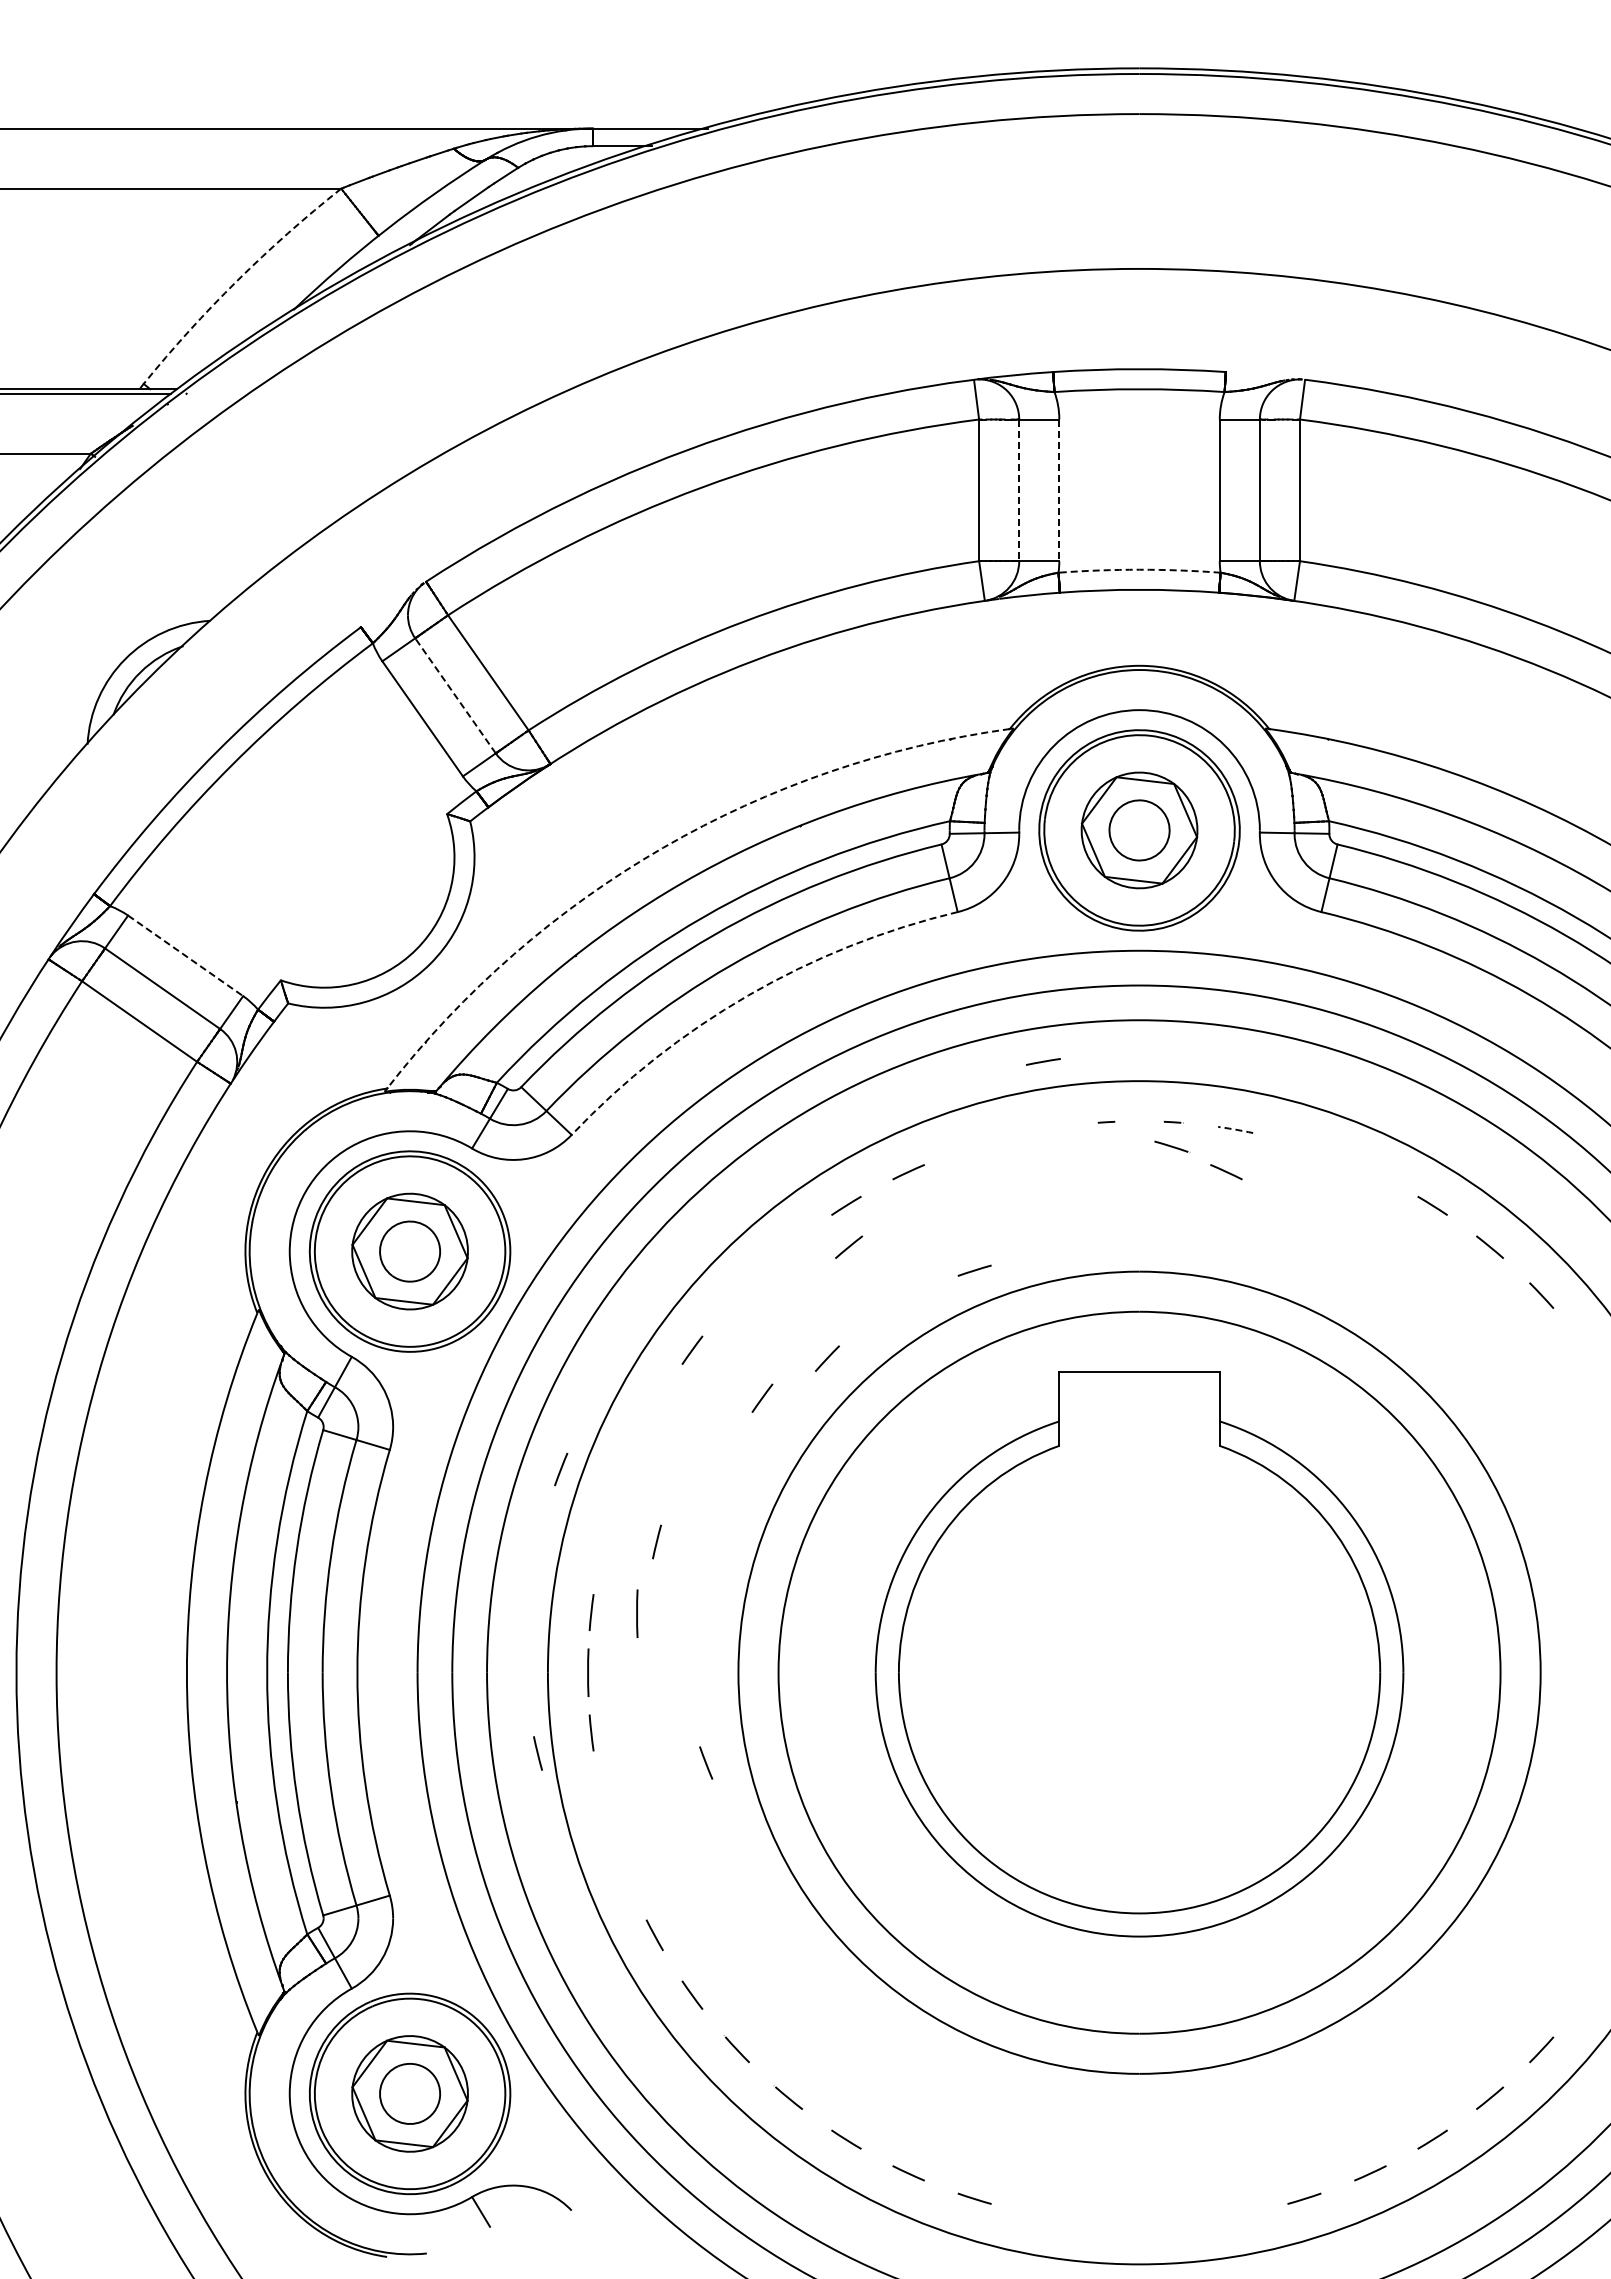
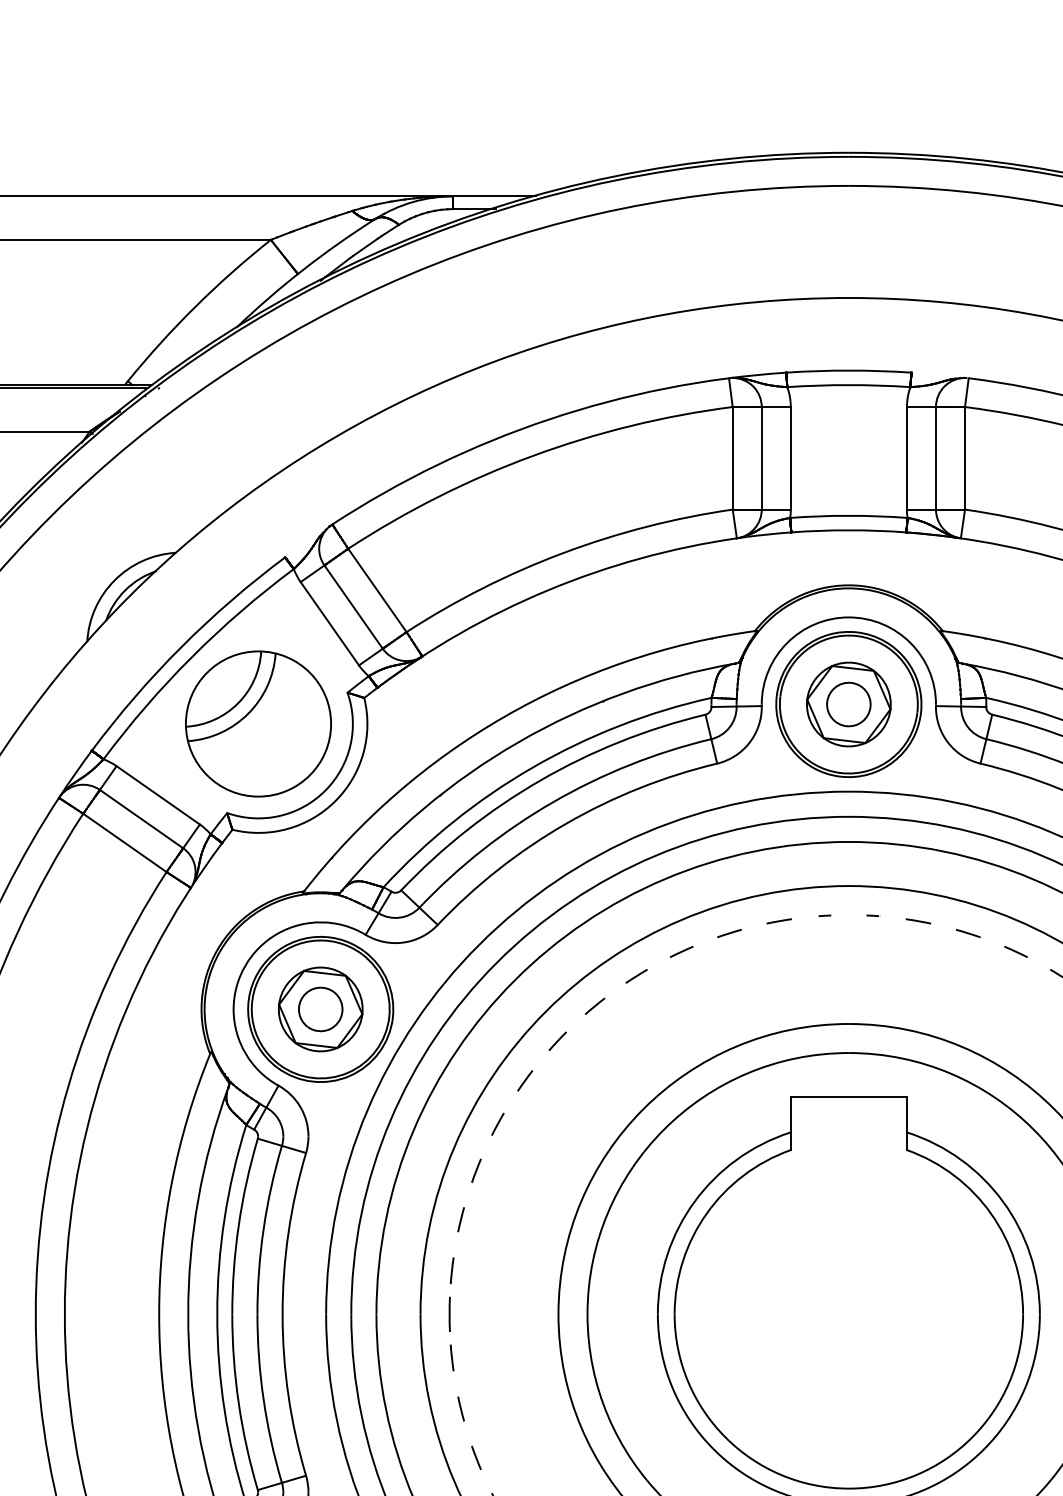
arc: (237, 280) -> (195, 306), dashed -> solid
line: (1019, 490) -> (761, 458), dashed -> solid
line: (1059, 490) -> (790, 458), dashed -> solid
arc: (1139, 569) -> (848, 515), dashed -> solid
line: (455, 695) -> (353, 606), dashed -> solid
arc: (663, 847) -> (504, 716), dashed -> solid
part: (324, 857) -> (258, 724), added
line: (186, 956) -> (158, 795), dashed -> solid
arc: (748, 995) -> (565, 824), dashed -> solid
line: (1043, 1061) -> (779, 921), moved
arc: (1235, 1129) -> (918, 921), dashed -> solid
line: (1172, 1146) -> (969, 933), moved
line: (1226, 1172) -> (1016, 952), moved
line: (849, 1246) -> (595, 1005), moved
line: (974, 1270) -> (729, 933), moved
line: (827, 1358) -> (557, 1041), moved
line: (762, 1397) -> (575, 1115), removed
line: (654, 1409) -> (497, 1123), added
line: (561, 1469) -> (476, 1170), moved
line: (656, 1541) -> (460, 1219), moved
line: (637, 1613) -> (485, 1271), removed
line: (537, 1753) -> (460, 1409), moved
line: (706, 1762) -> (476, 1457), moved

